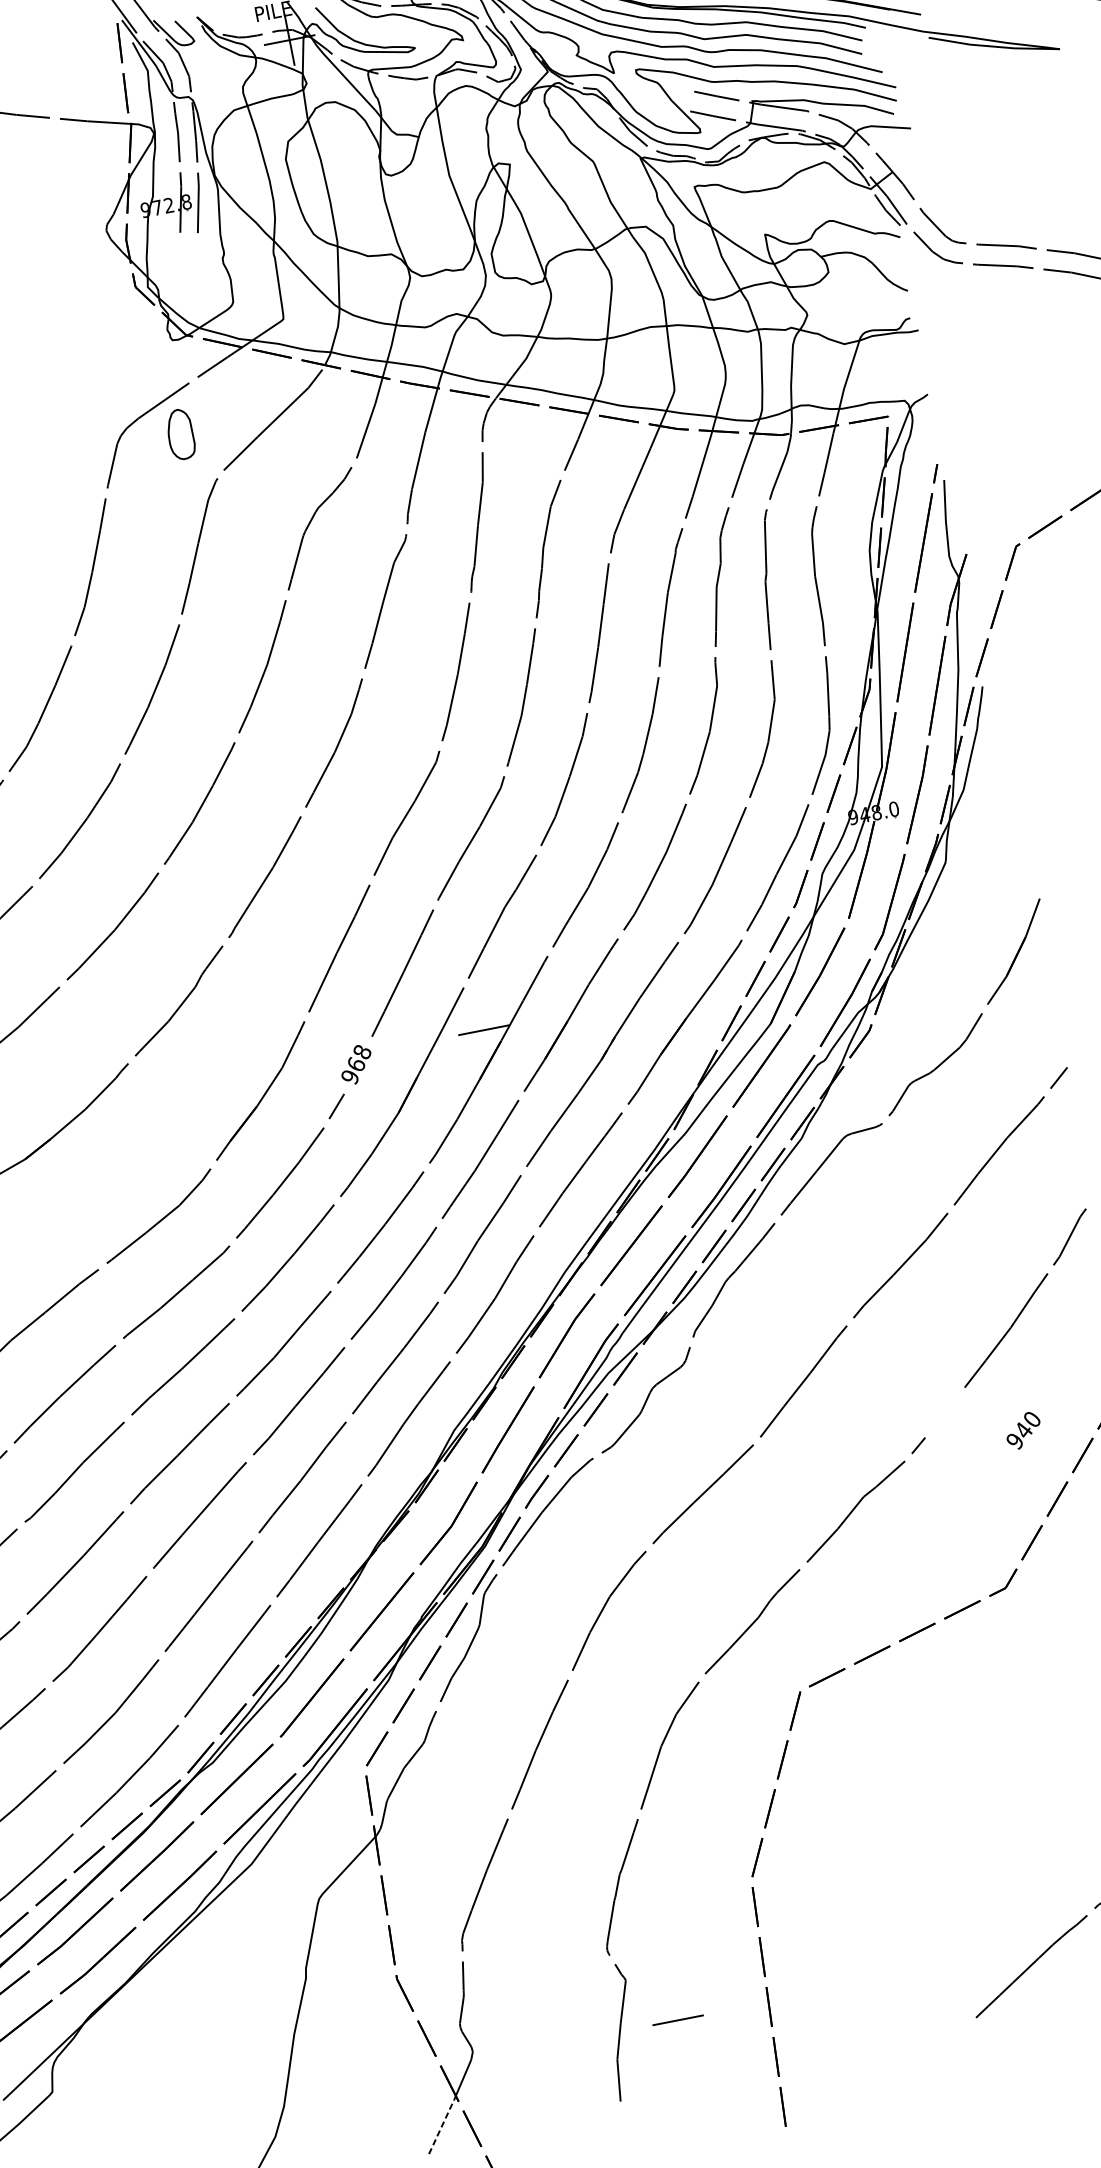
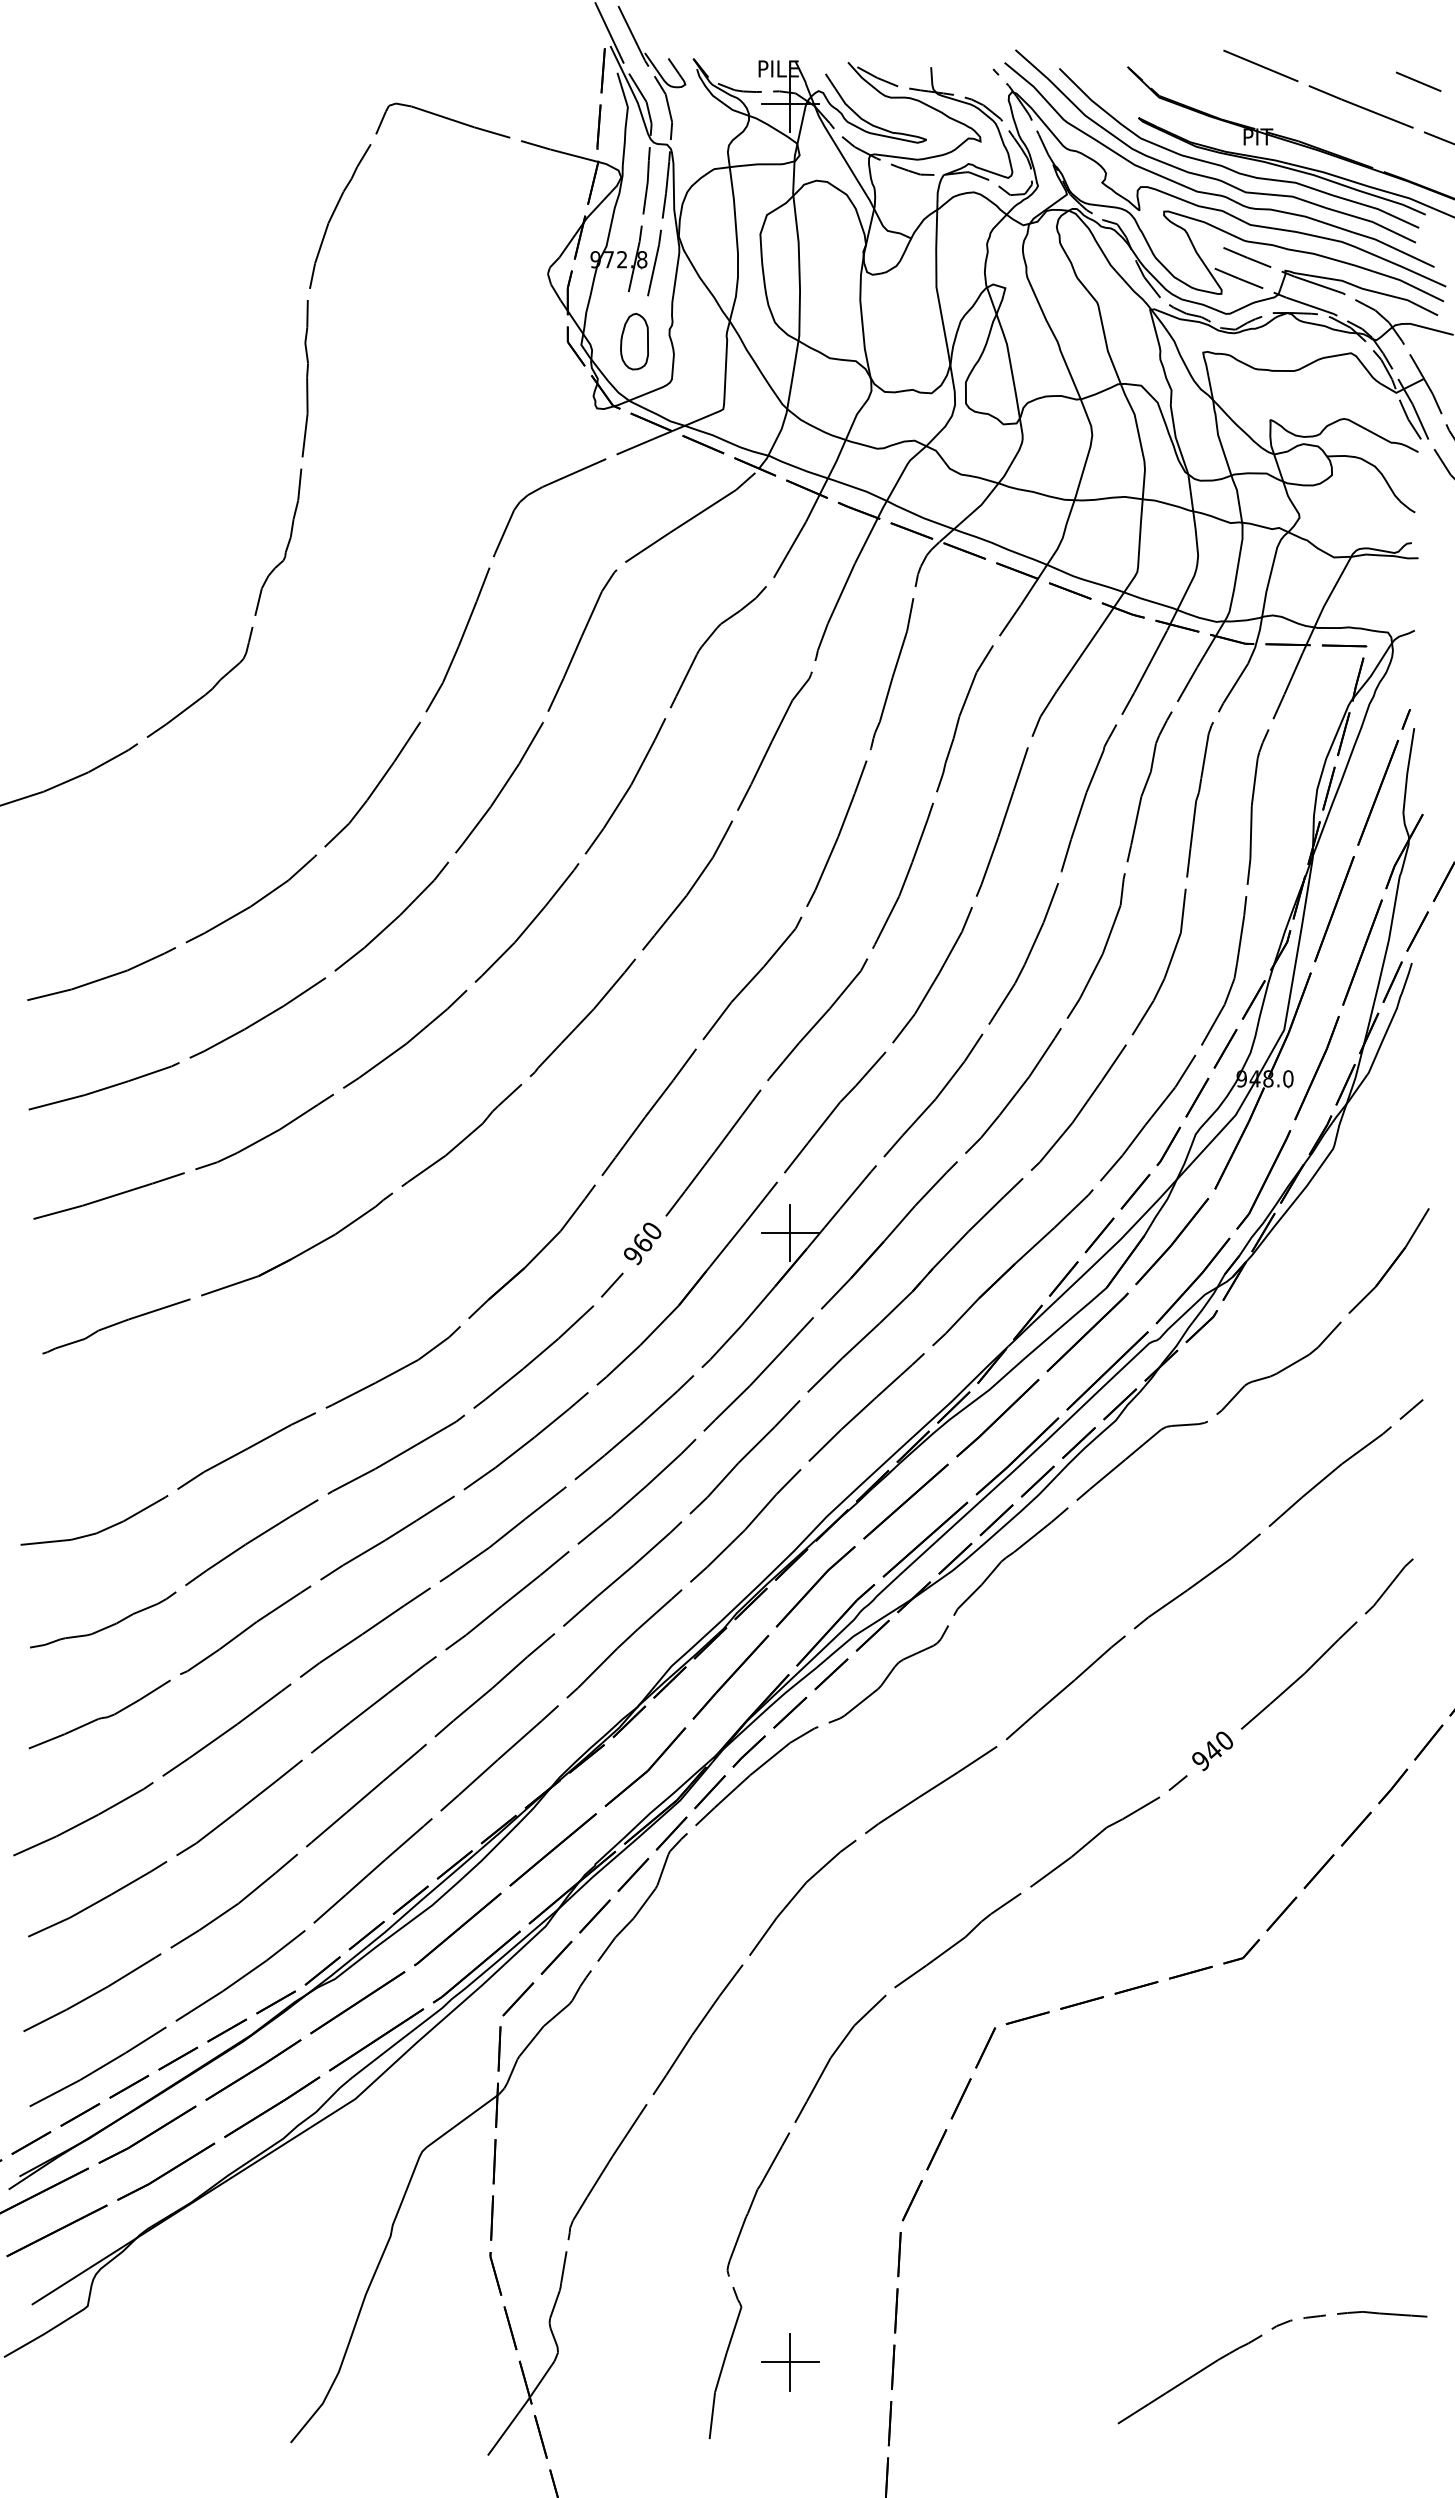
part: (180, 434) -> (634, 341), moved
line: (483, 1029) -> (790, 1232), added
text: (361, 1051) -> (651, 1230), 968 -> 960
text: (1023, 1430) -> (1212, 1751), moved
line: (678, 2020) -> (790, 2362), added
line: (442, 2124) -> (509, 2425), dashed -> solid

